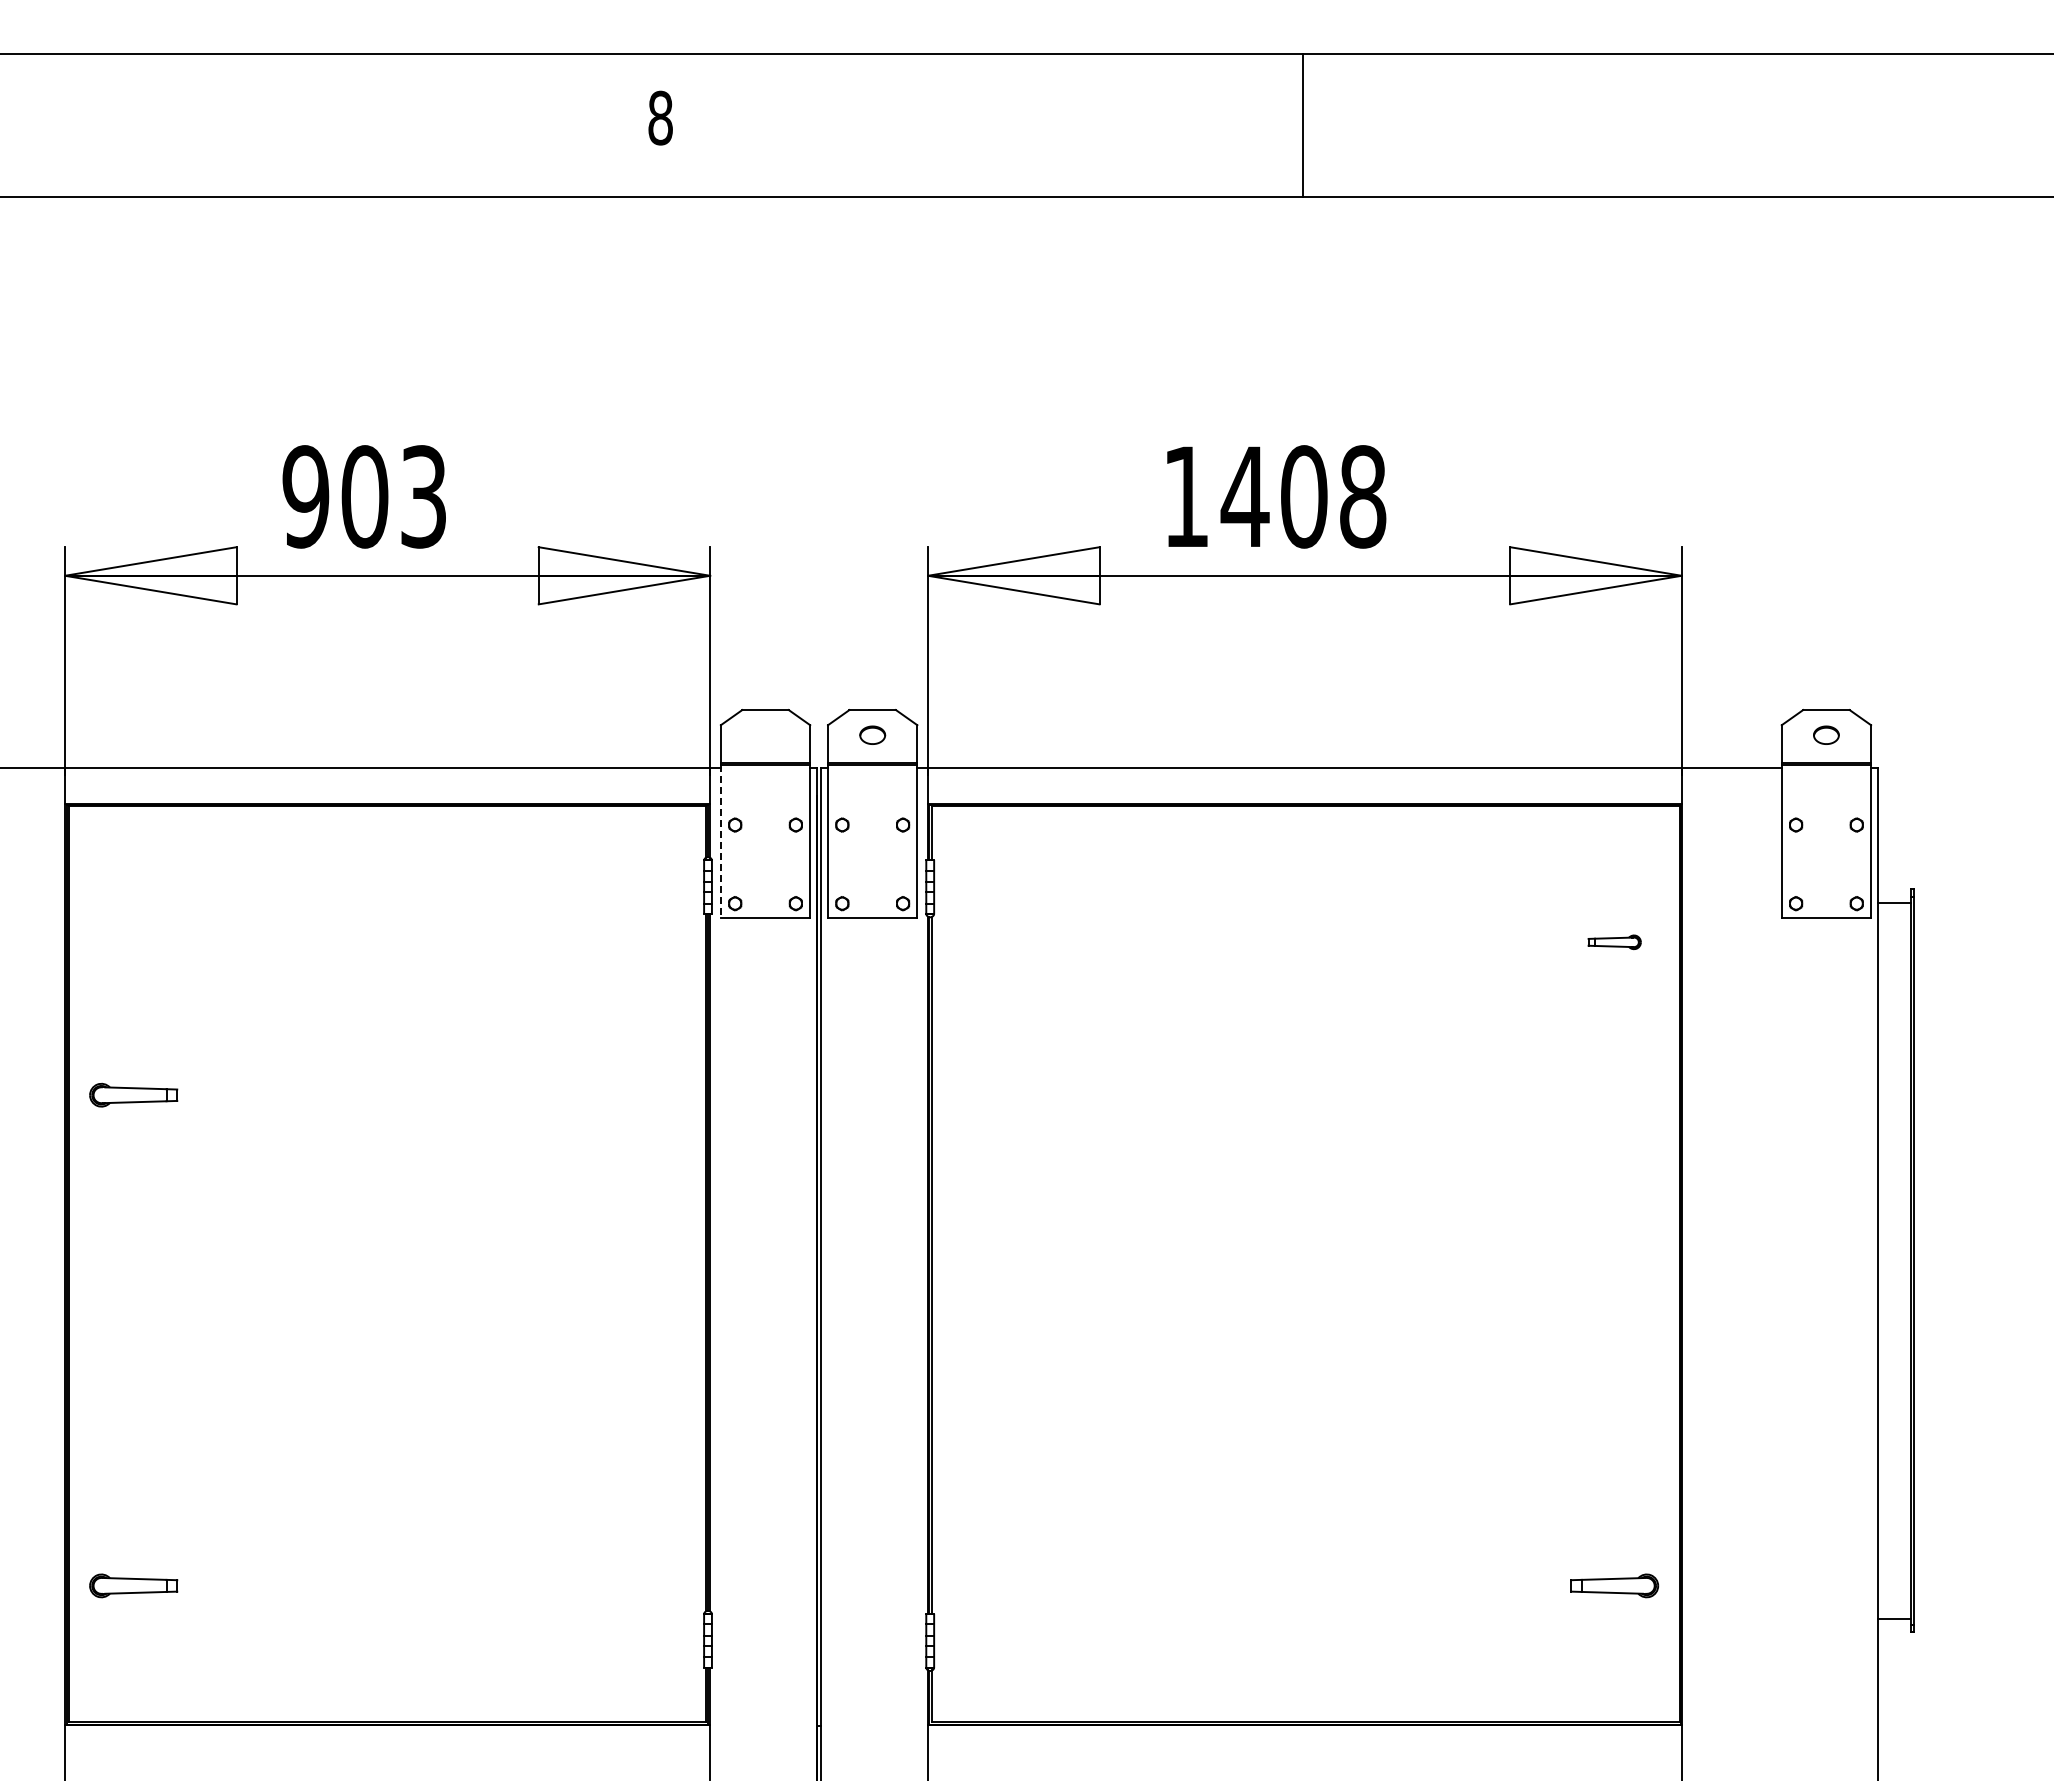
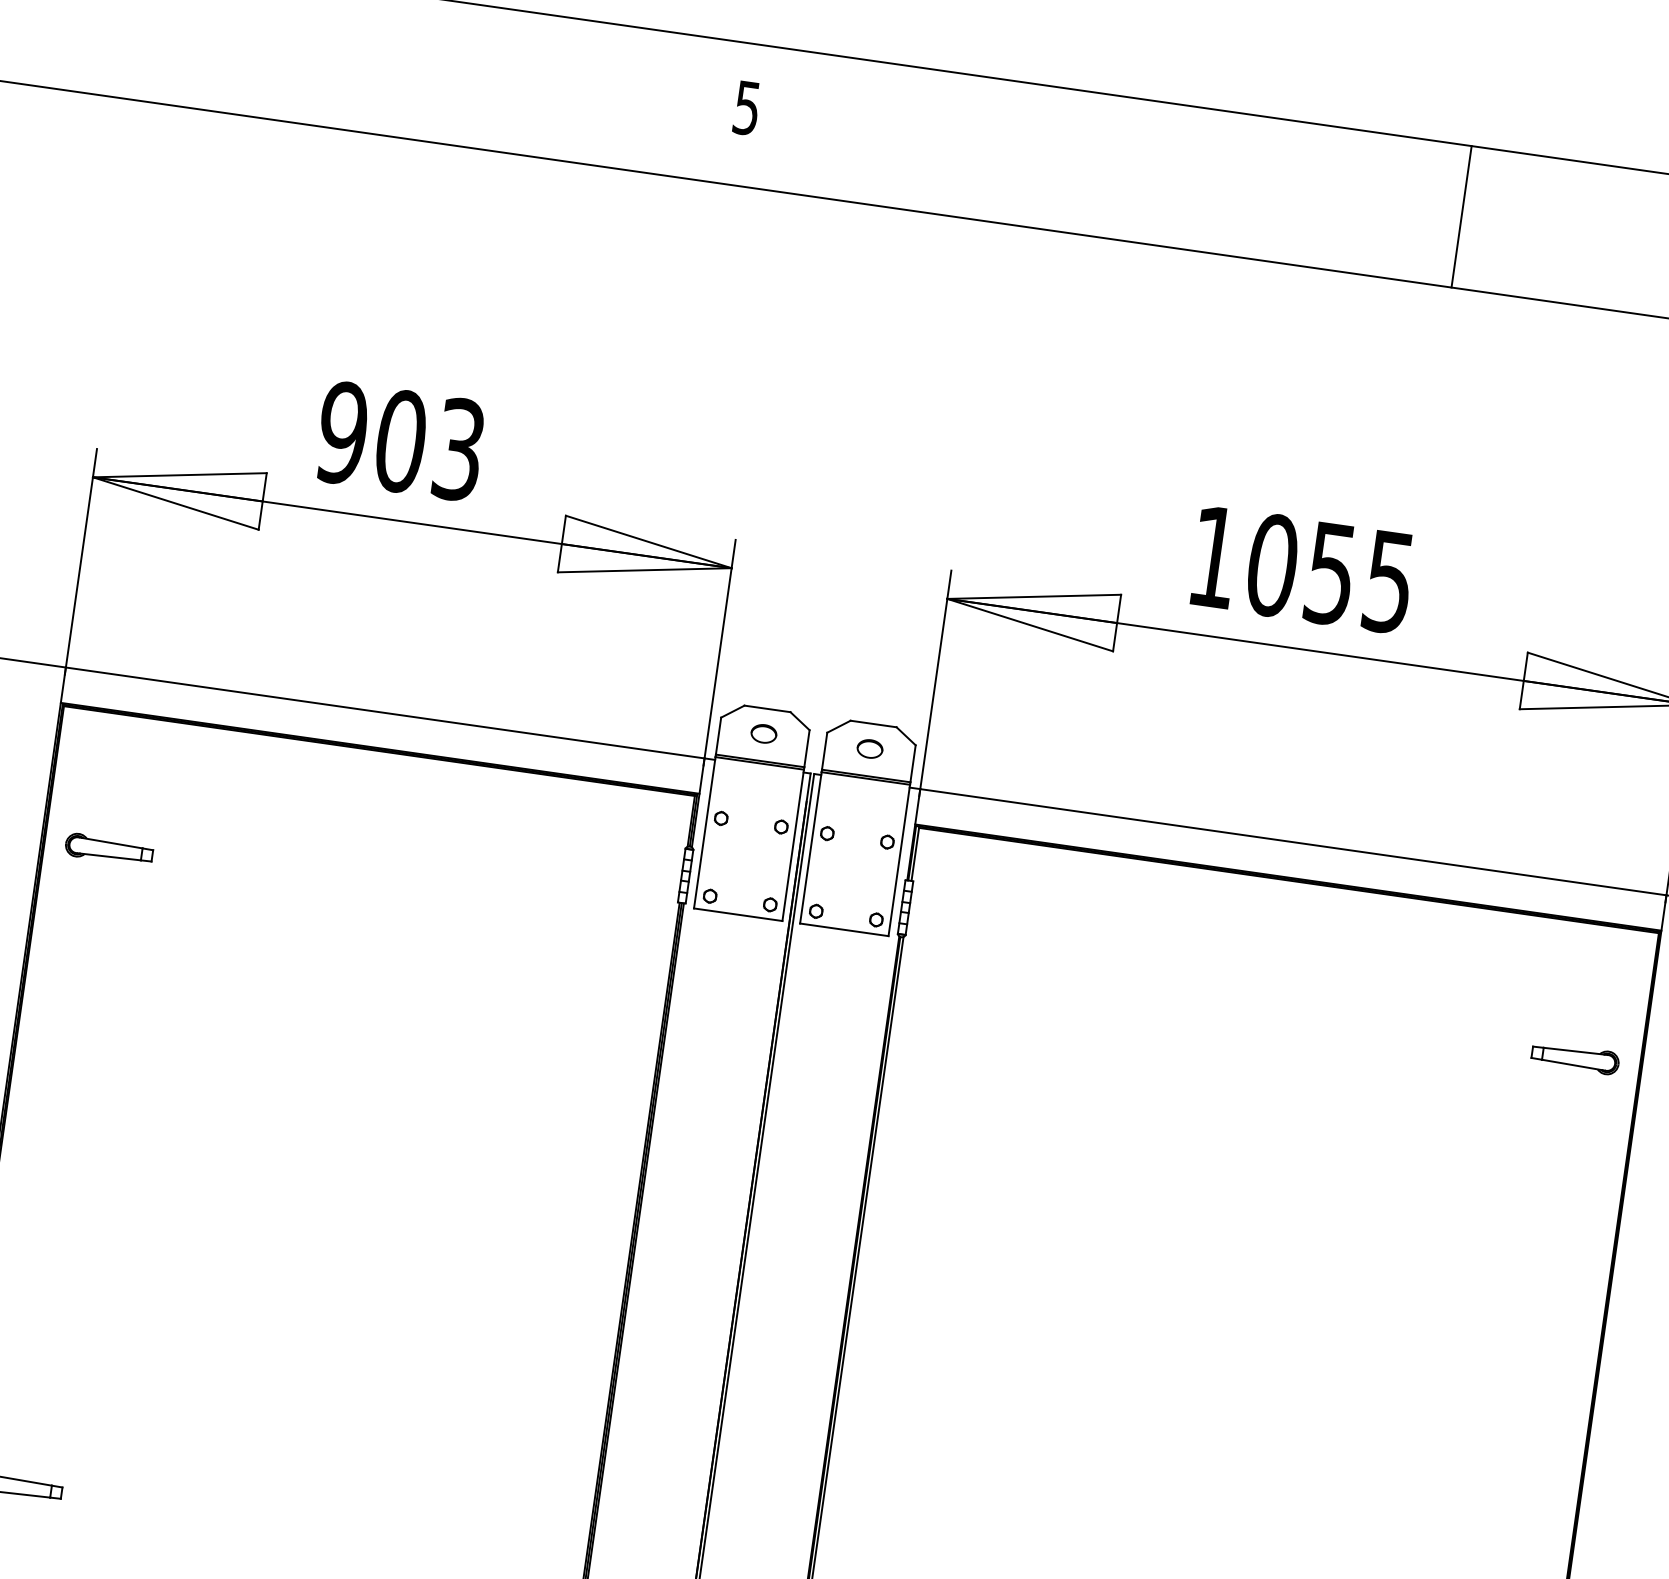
text: (660, 117) -> (747, 107), 8 -> 5
line: (1303, 124) -> (1461, 216), moved
text: (1303, 496) -> (1330, 573), 1408 -> 1055
part: (765, 734) -> (764, 733), added
line: (720, 842) -> (704, 833), dashed -> solid
part: (1614, 942) -> (1575, 1058), size x1.67
part: (133, 1094) -> (109, 849), moved

